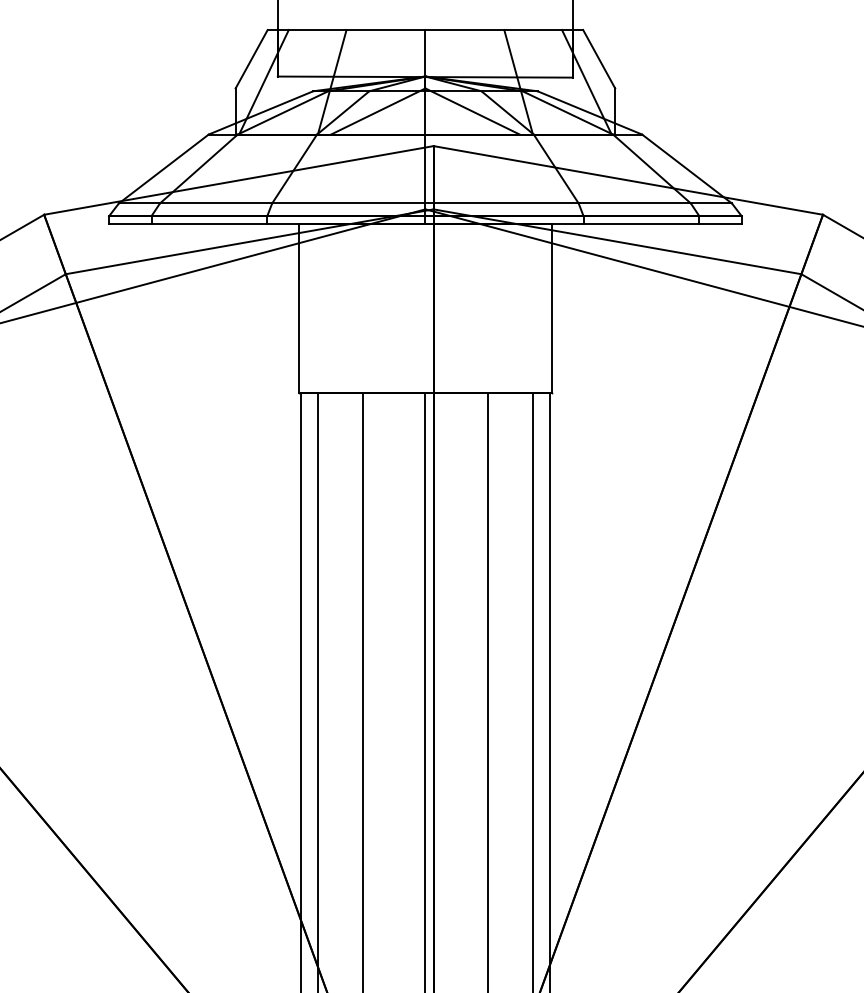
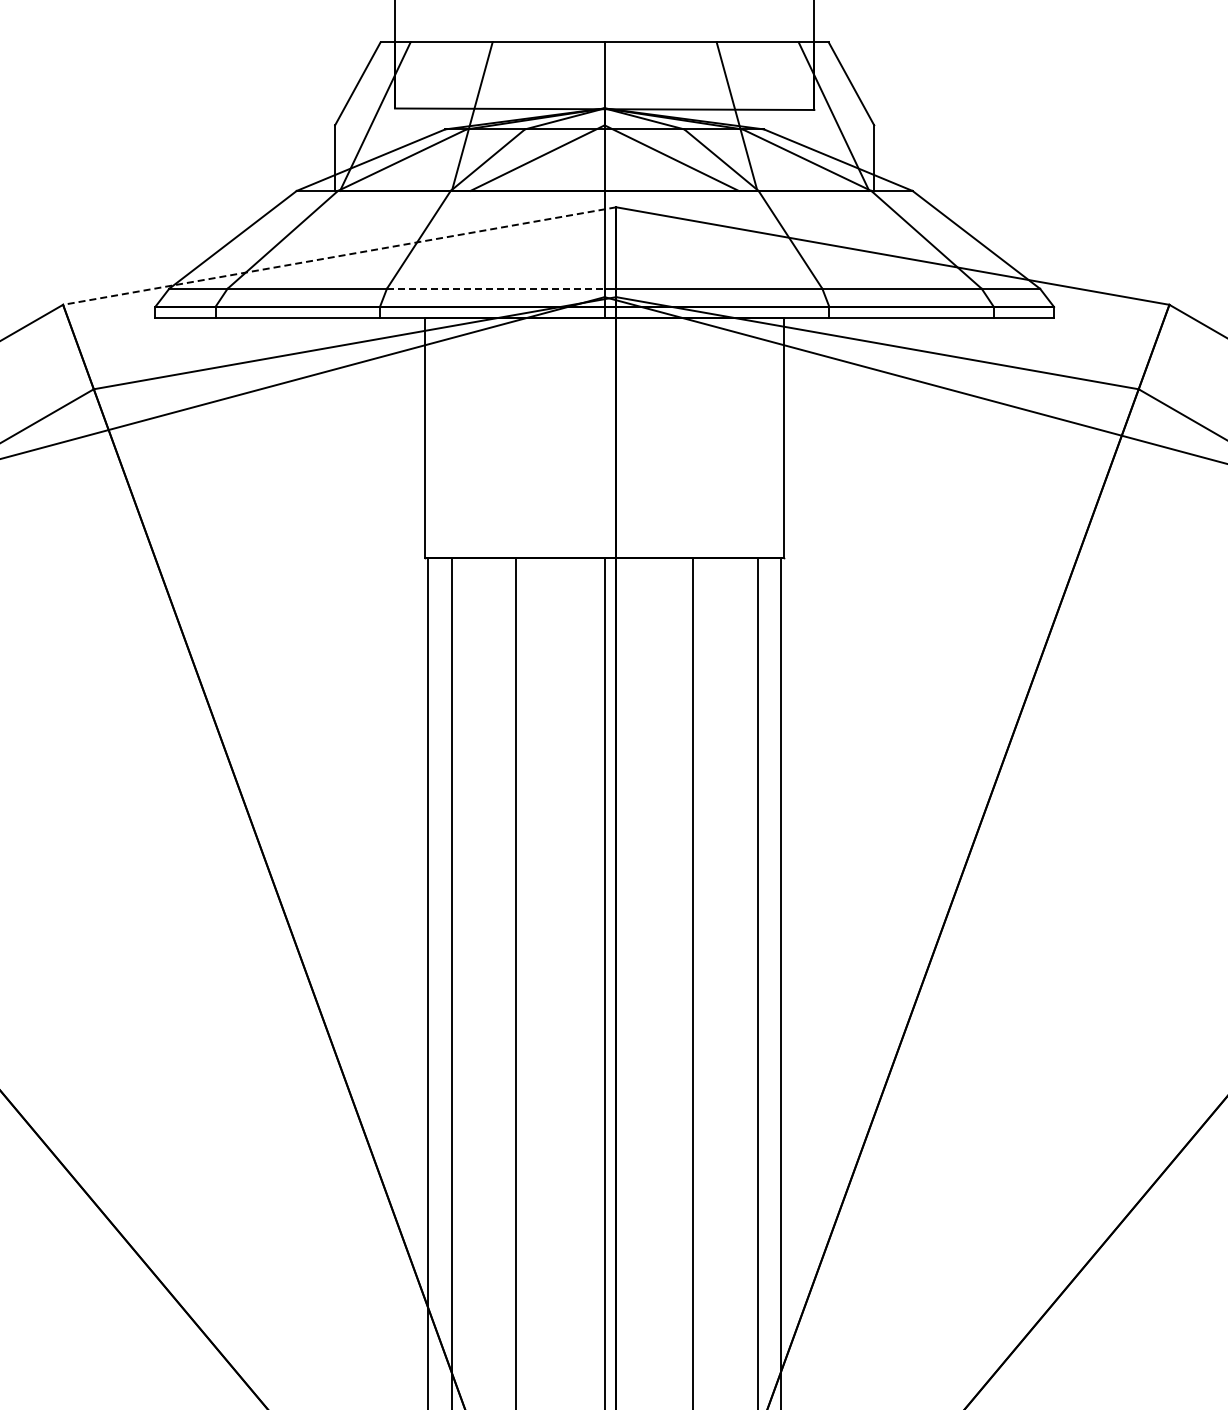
line: (238, 180) -> (339, 256), solid -> dashed
line: (348, 203) -> (495, 288), solid -> dashed

